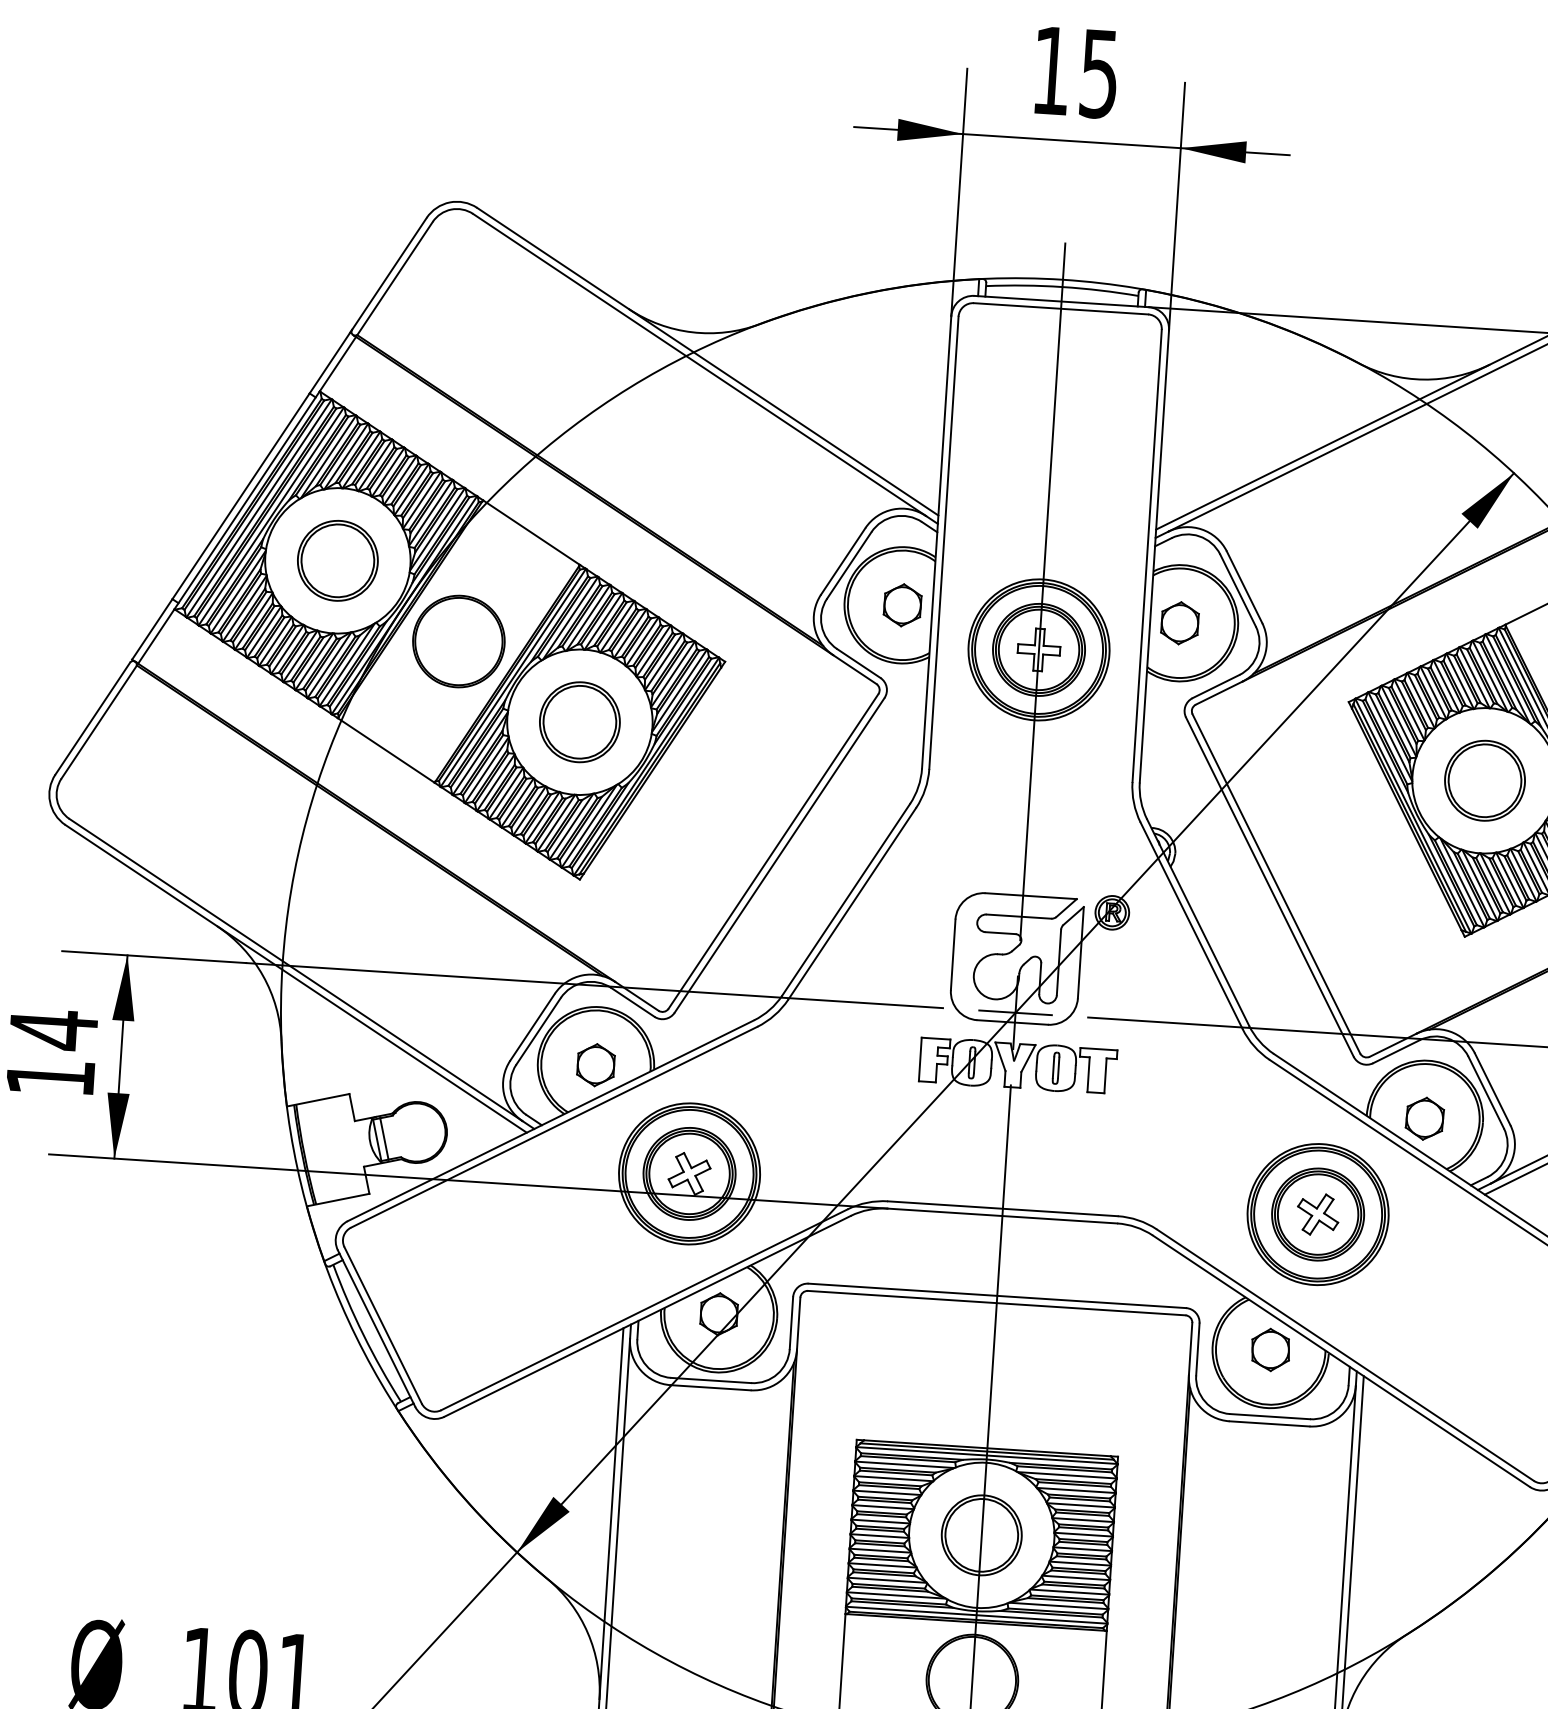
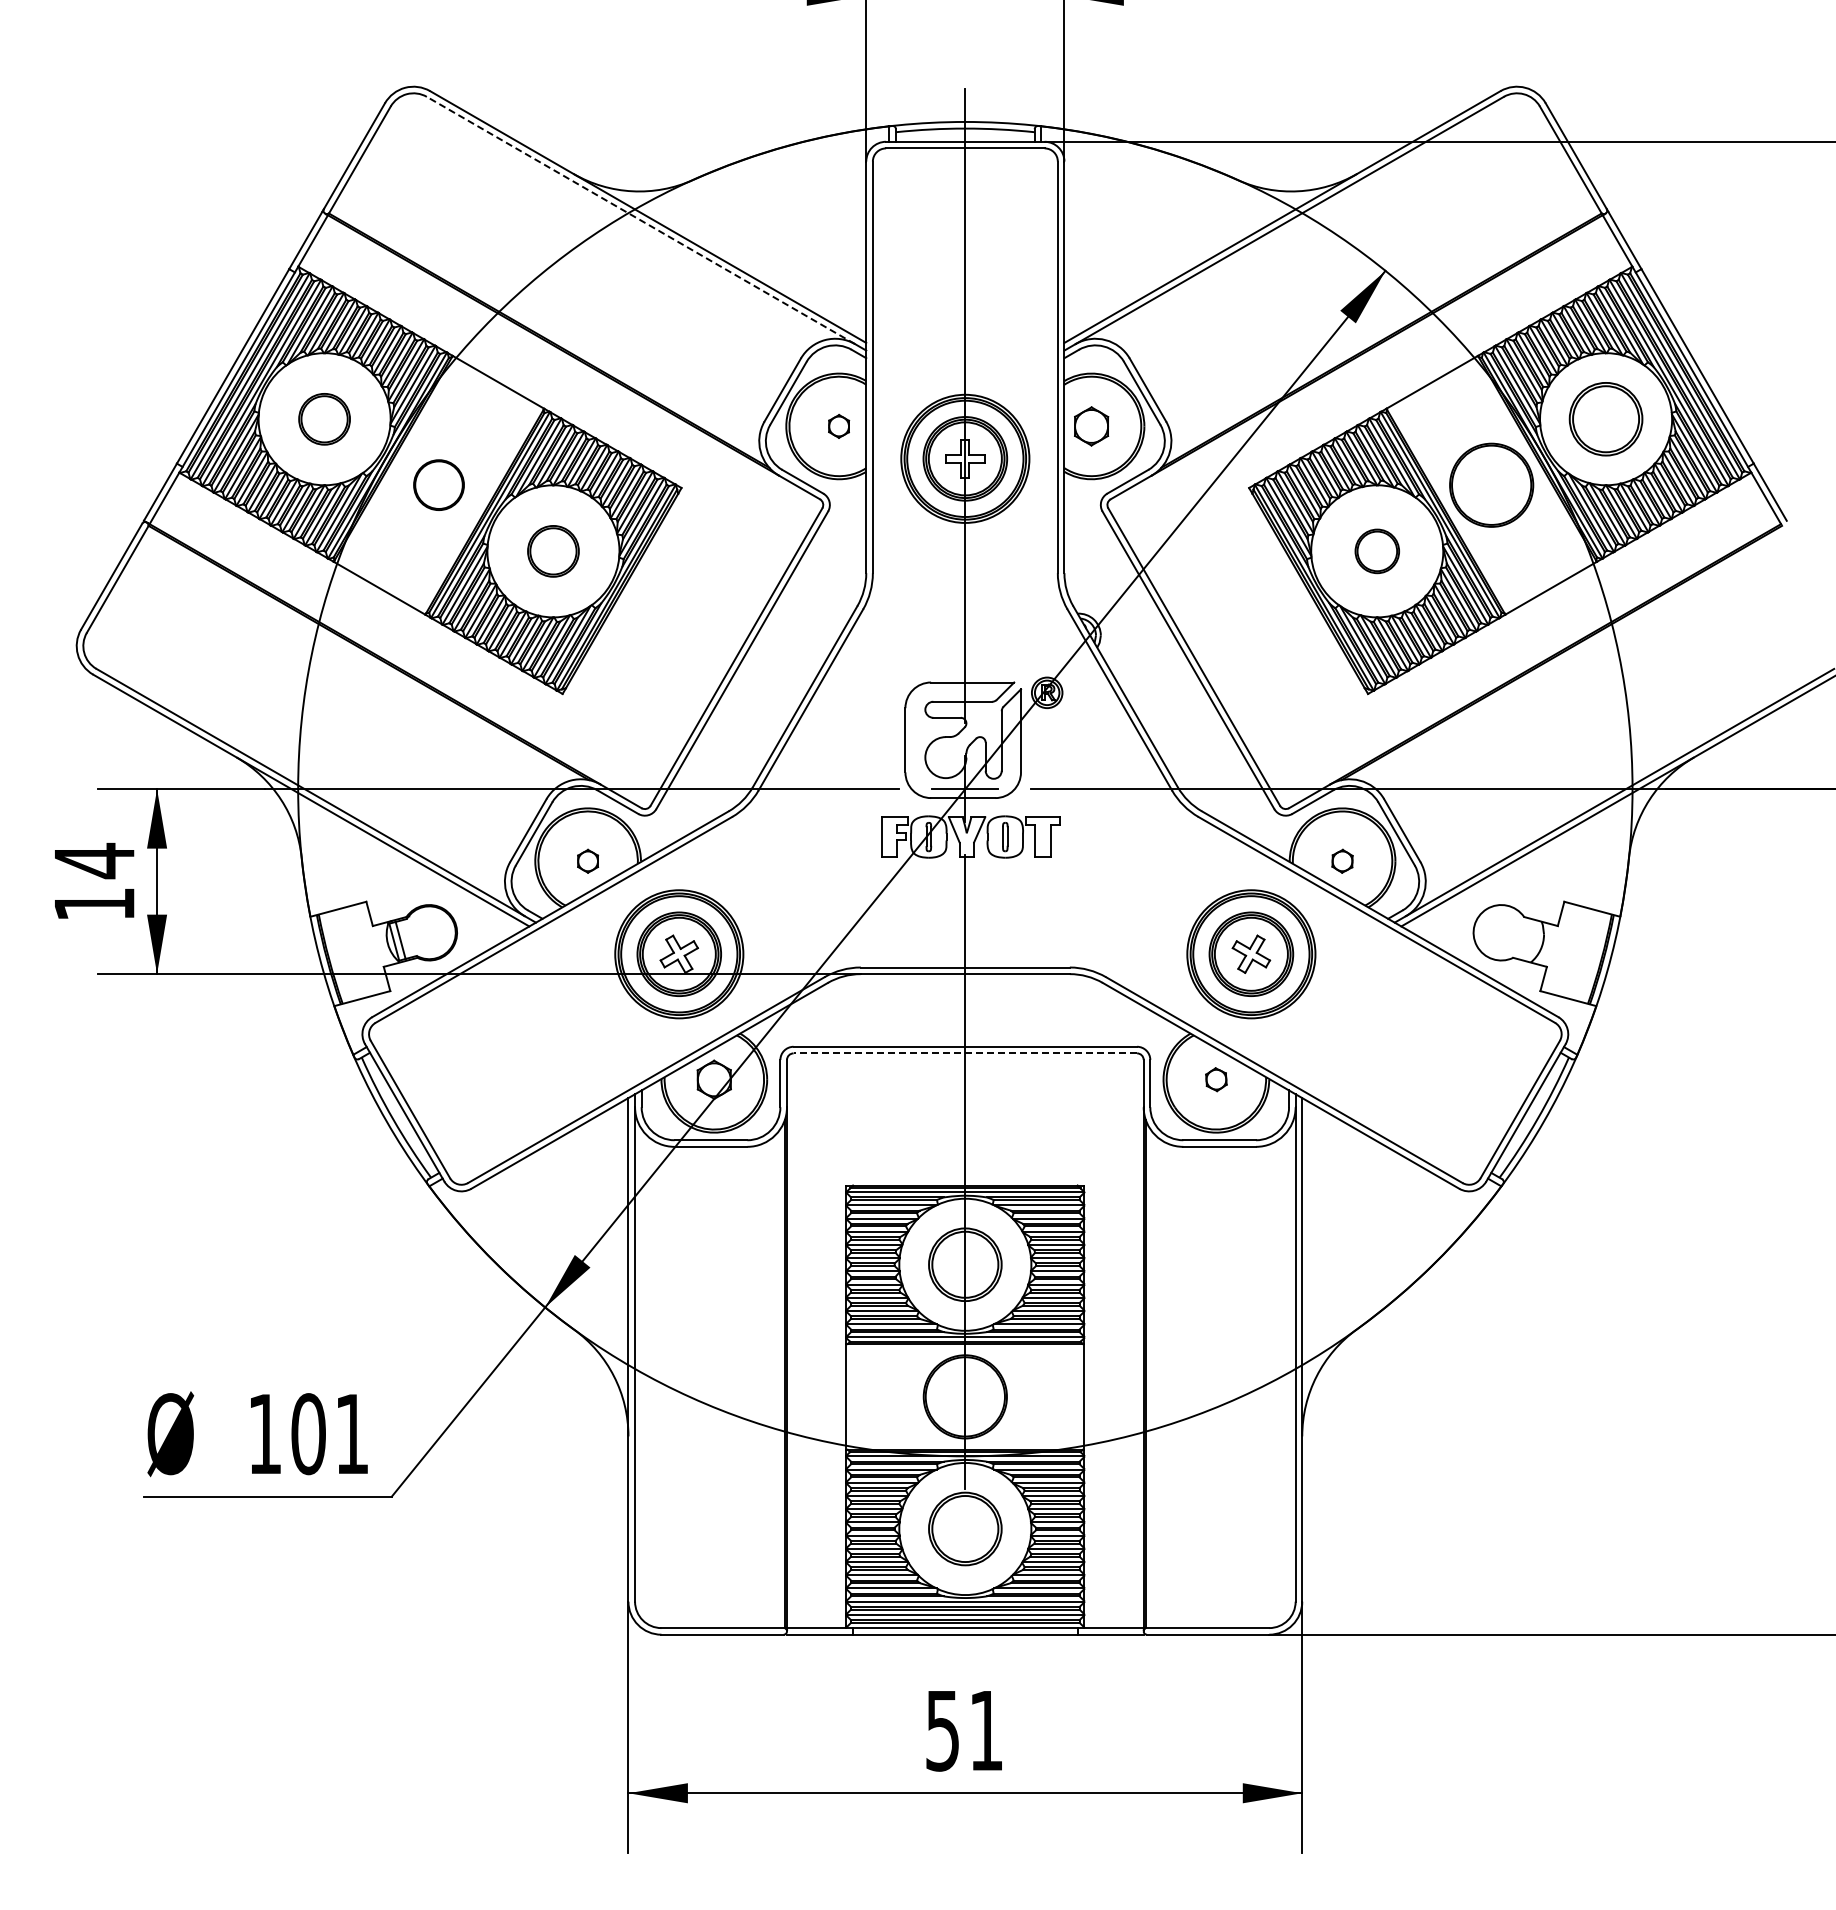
line: (699, 364) -> (640, 220), solid -> dashed
part: (337, 561) -> (324, 419), size x0.7
part: (901, 605) -> (838, 426), size x0.6
part: (458, 640) -> (438, 484), size x0.6
part: (579, 722) -> (553, 551), size x0.7
part: (1485, 780) -> (1377, 551), size x0.6
part: (595, 1065) -> (587, 861), size x0.6
part: (1424, 1119) -> (1342, 861), size x0.6
line: (996, 1303) -> (965, 1053), solid -> dashed
part: (1270, 1349) -> (1216, 1079), size x0.6

